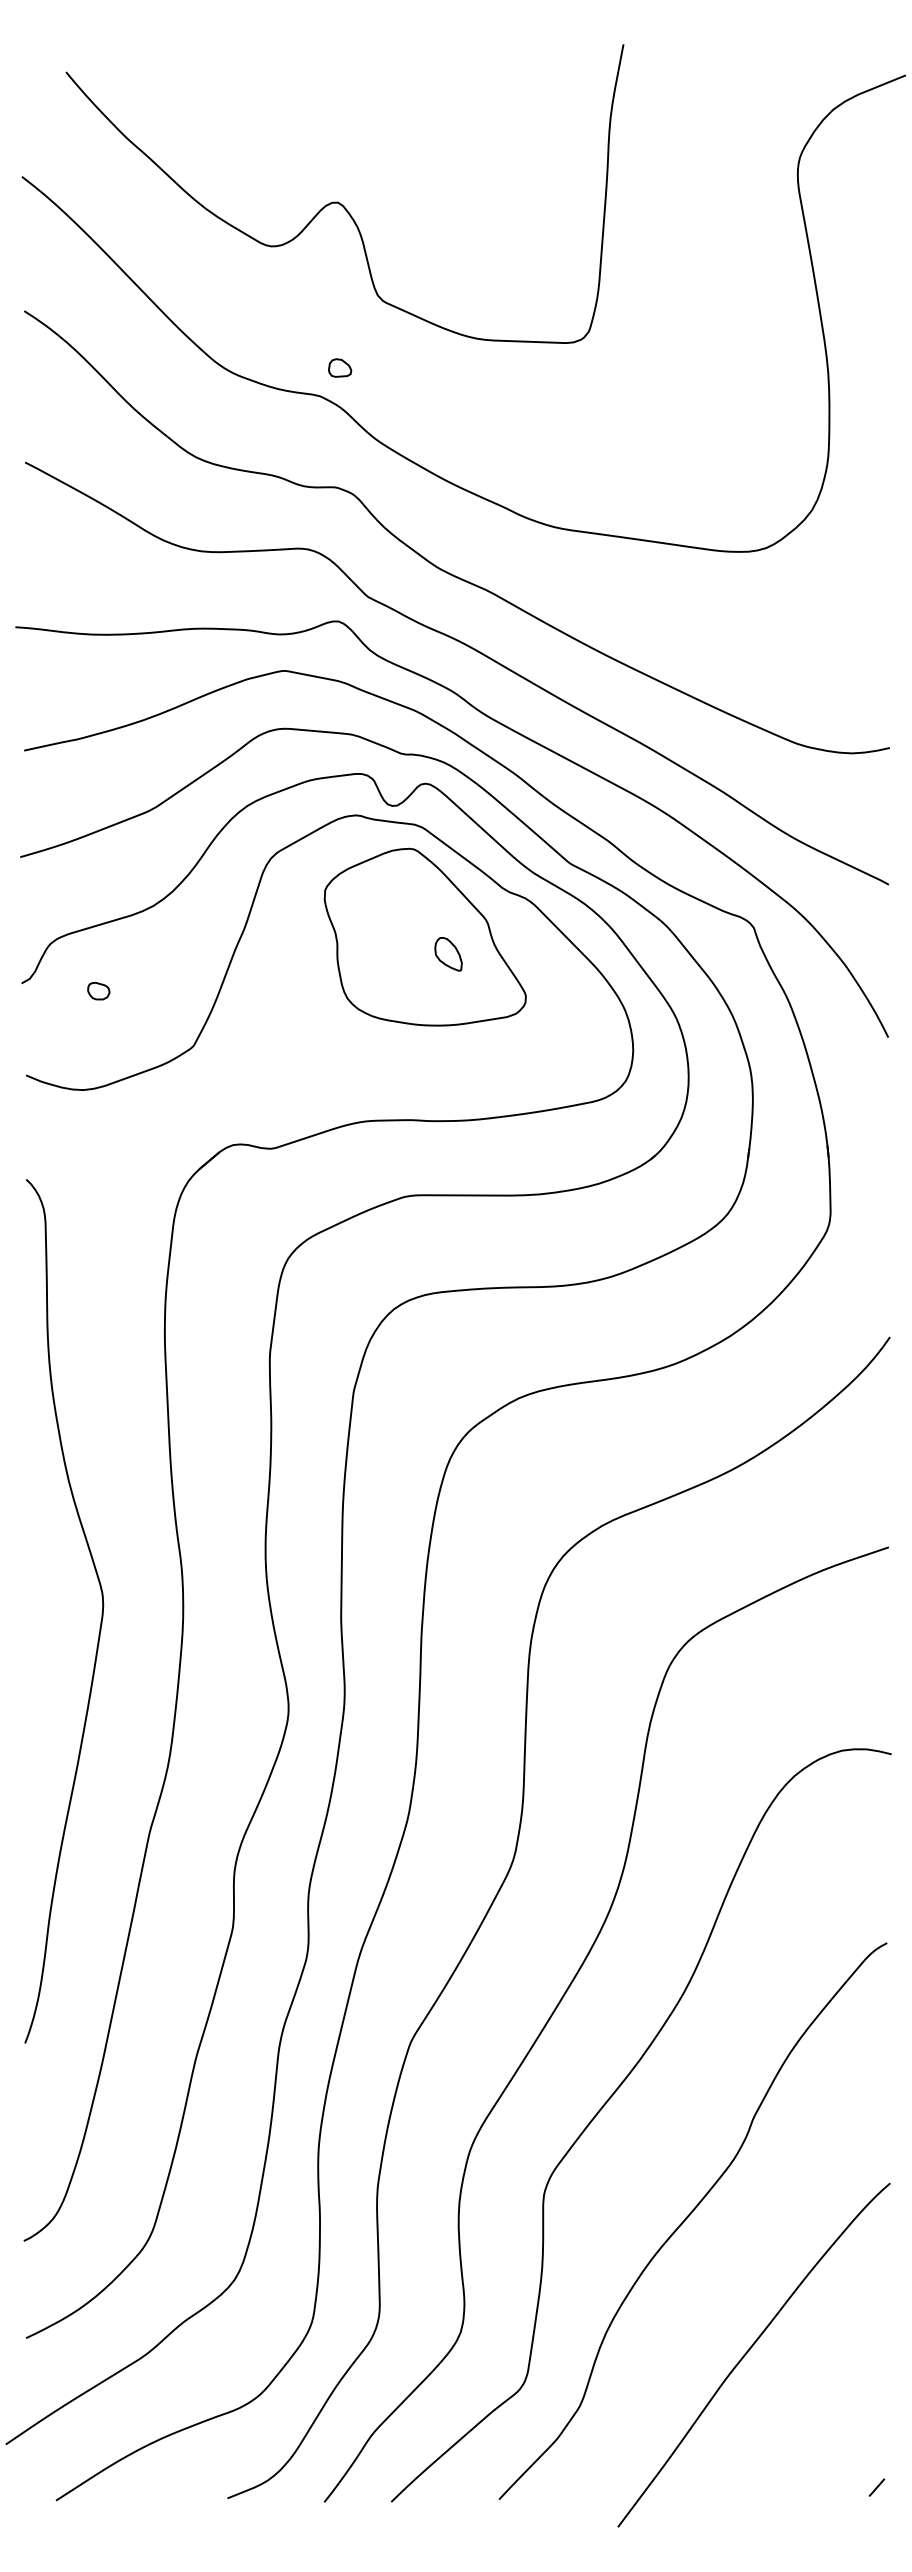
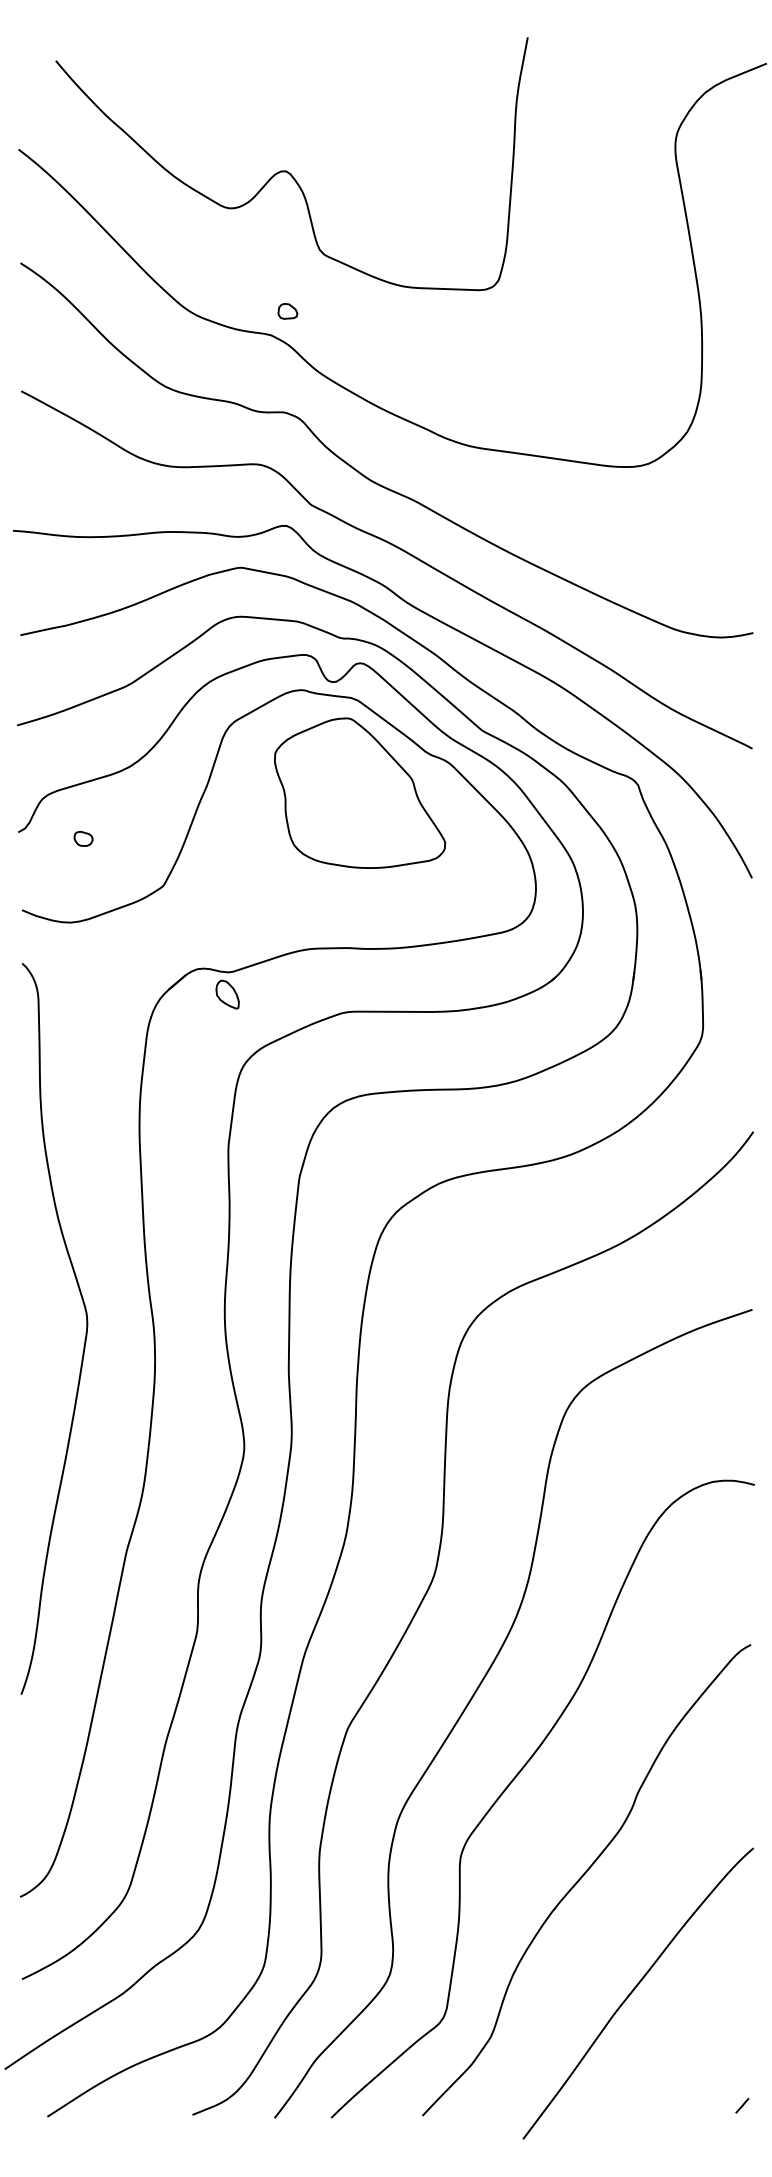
part: (448, 954) -> (227, 994), moved
curve: (101, 1615) -> (85, 1332), moved

